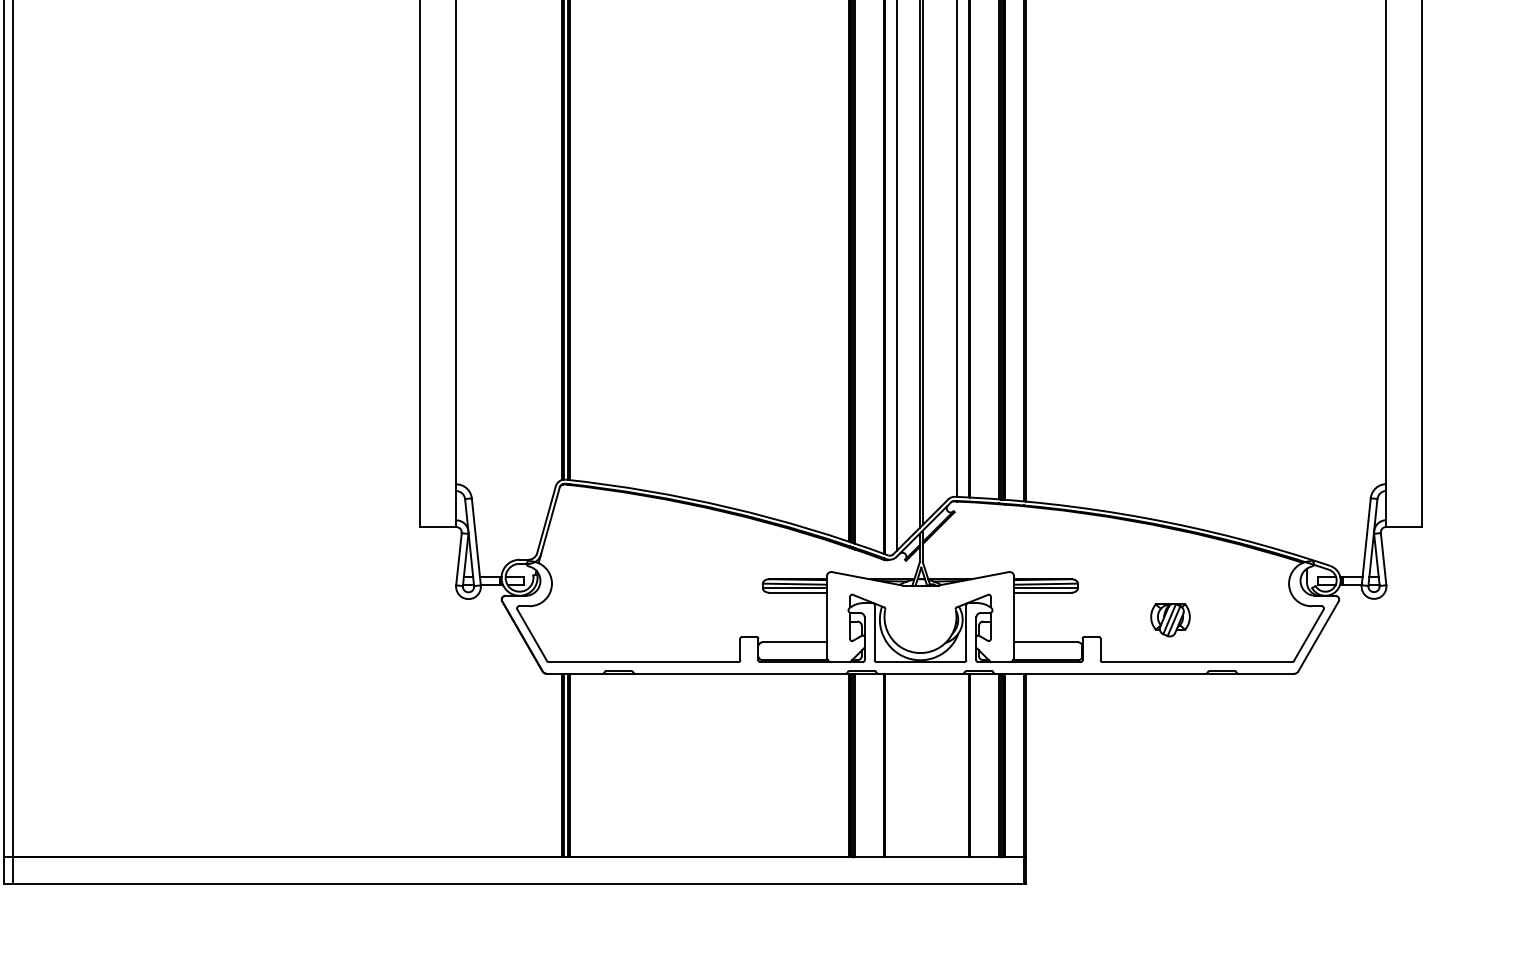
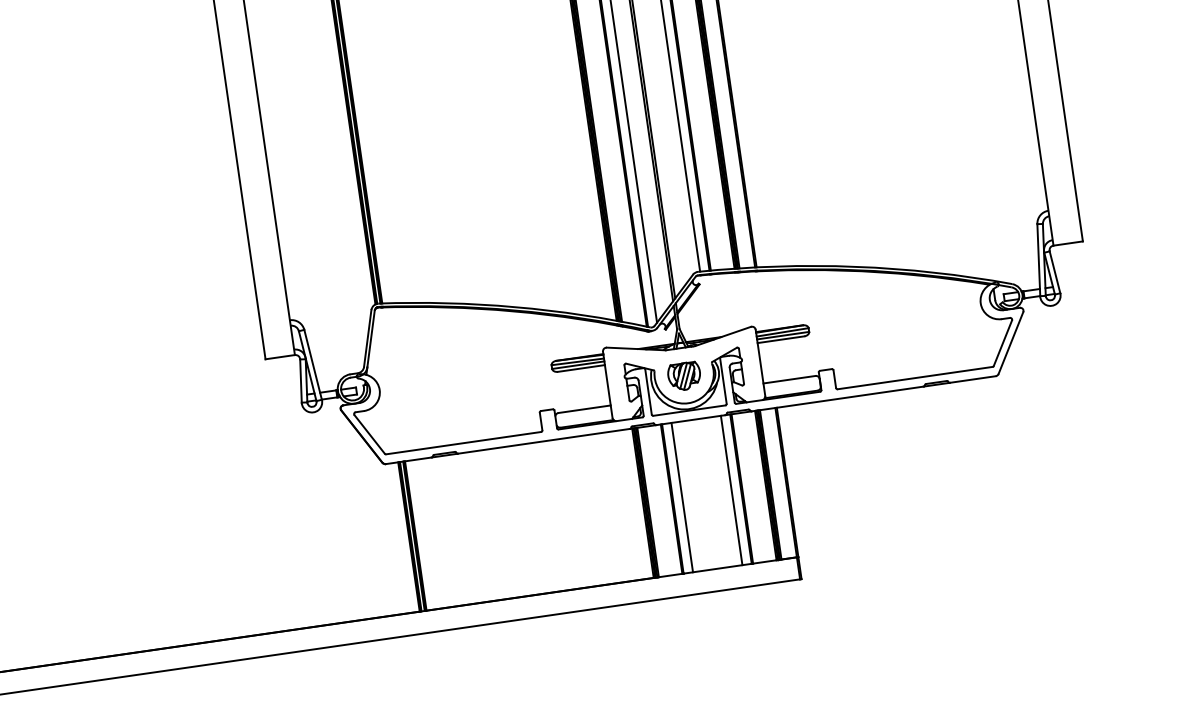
part: (1170, 620) -> (684, 376), moved
line: (896, 764) -> (681, 496), added
line: (957, 764) -> (731, 489), added

